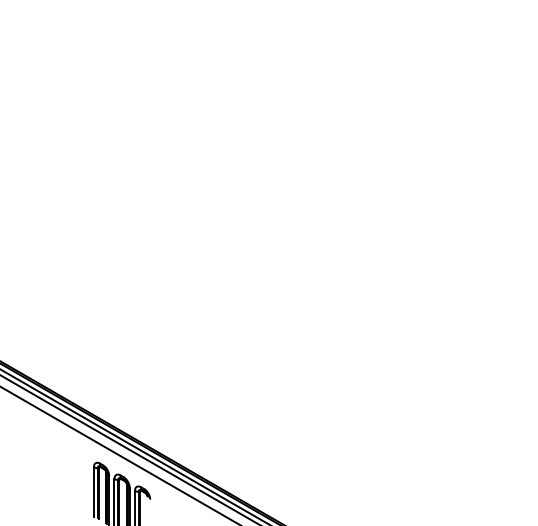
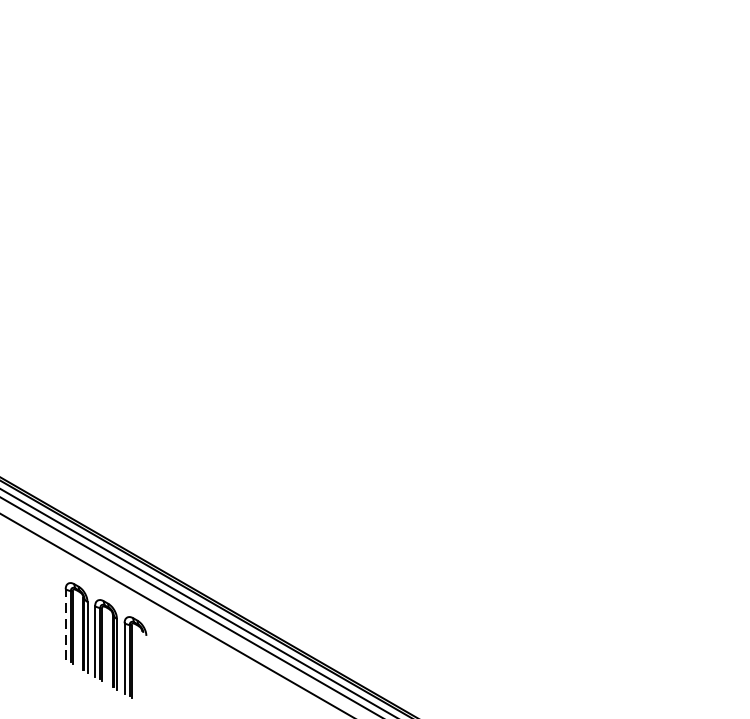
line: (93, 491) -> (65, 624), solid -> dashed

